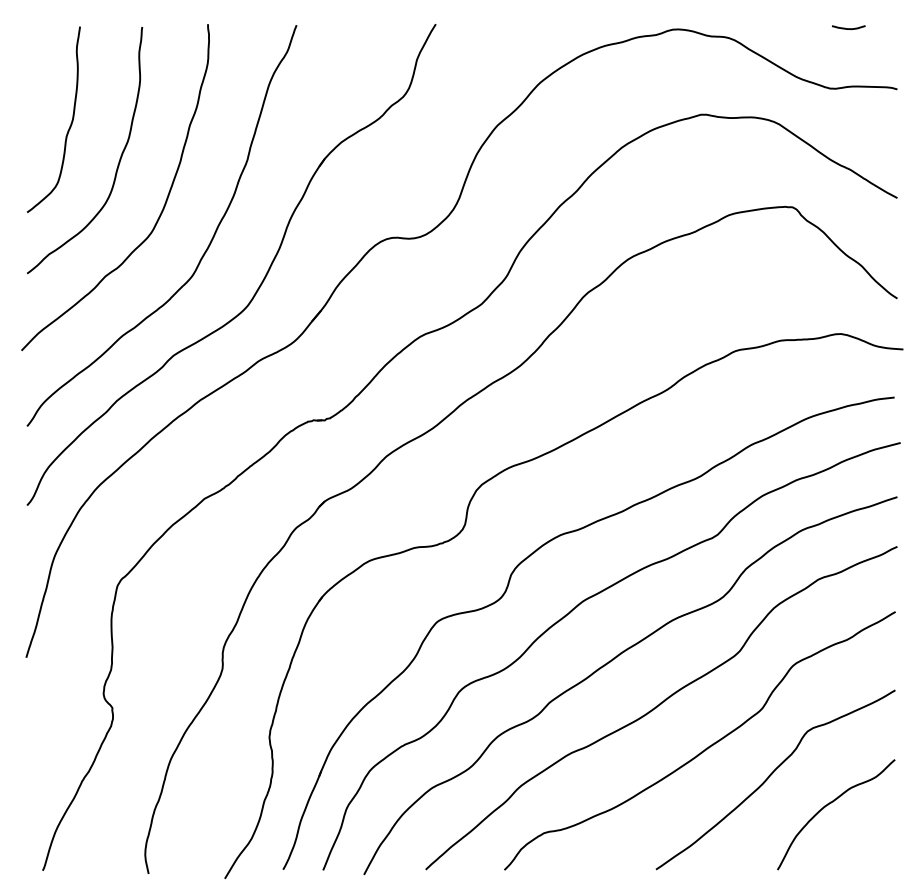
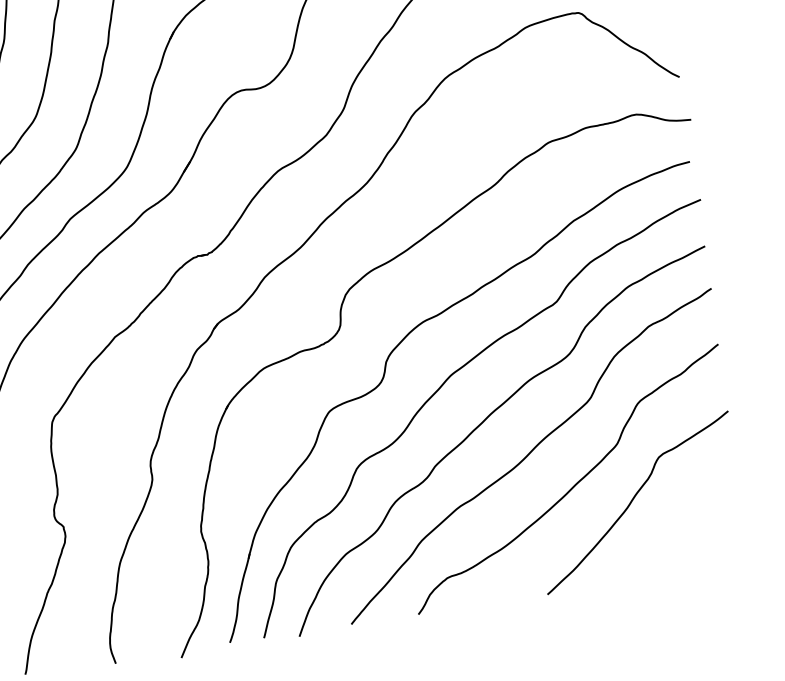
curve: (828, 805) -> (686, 517), removed

